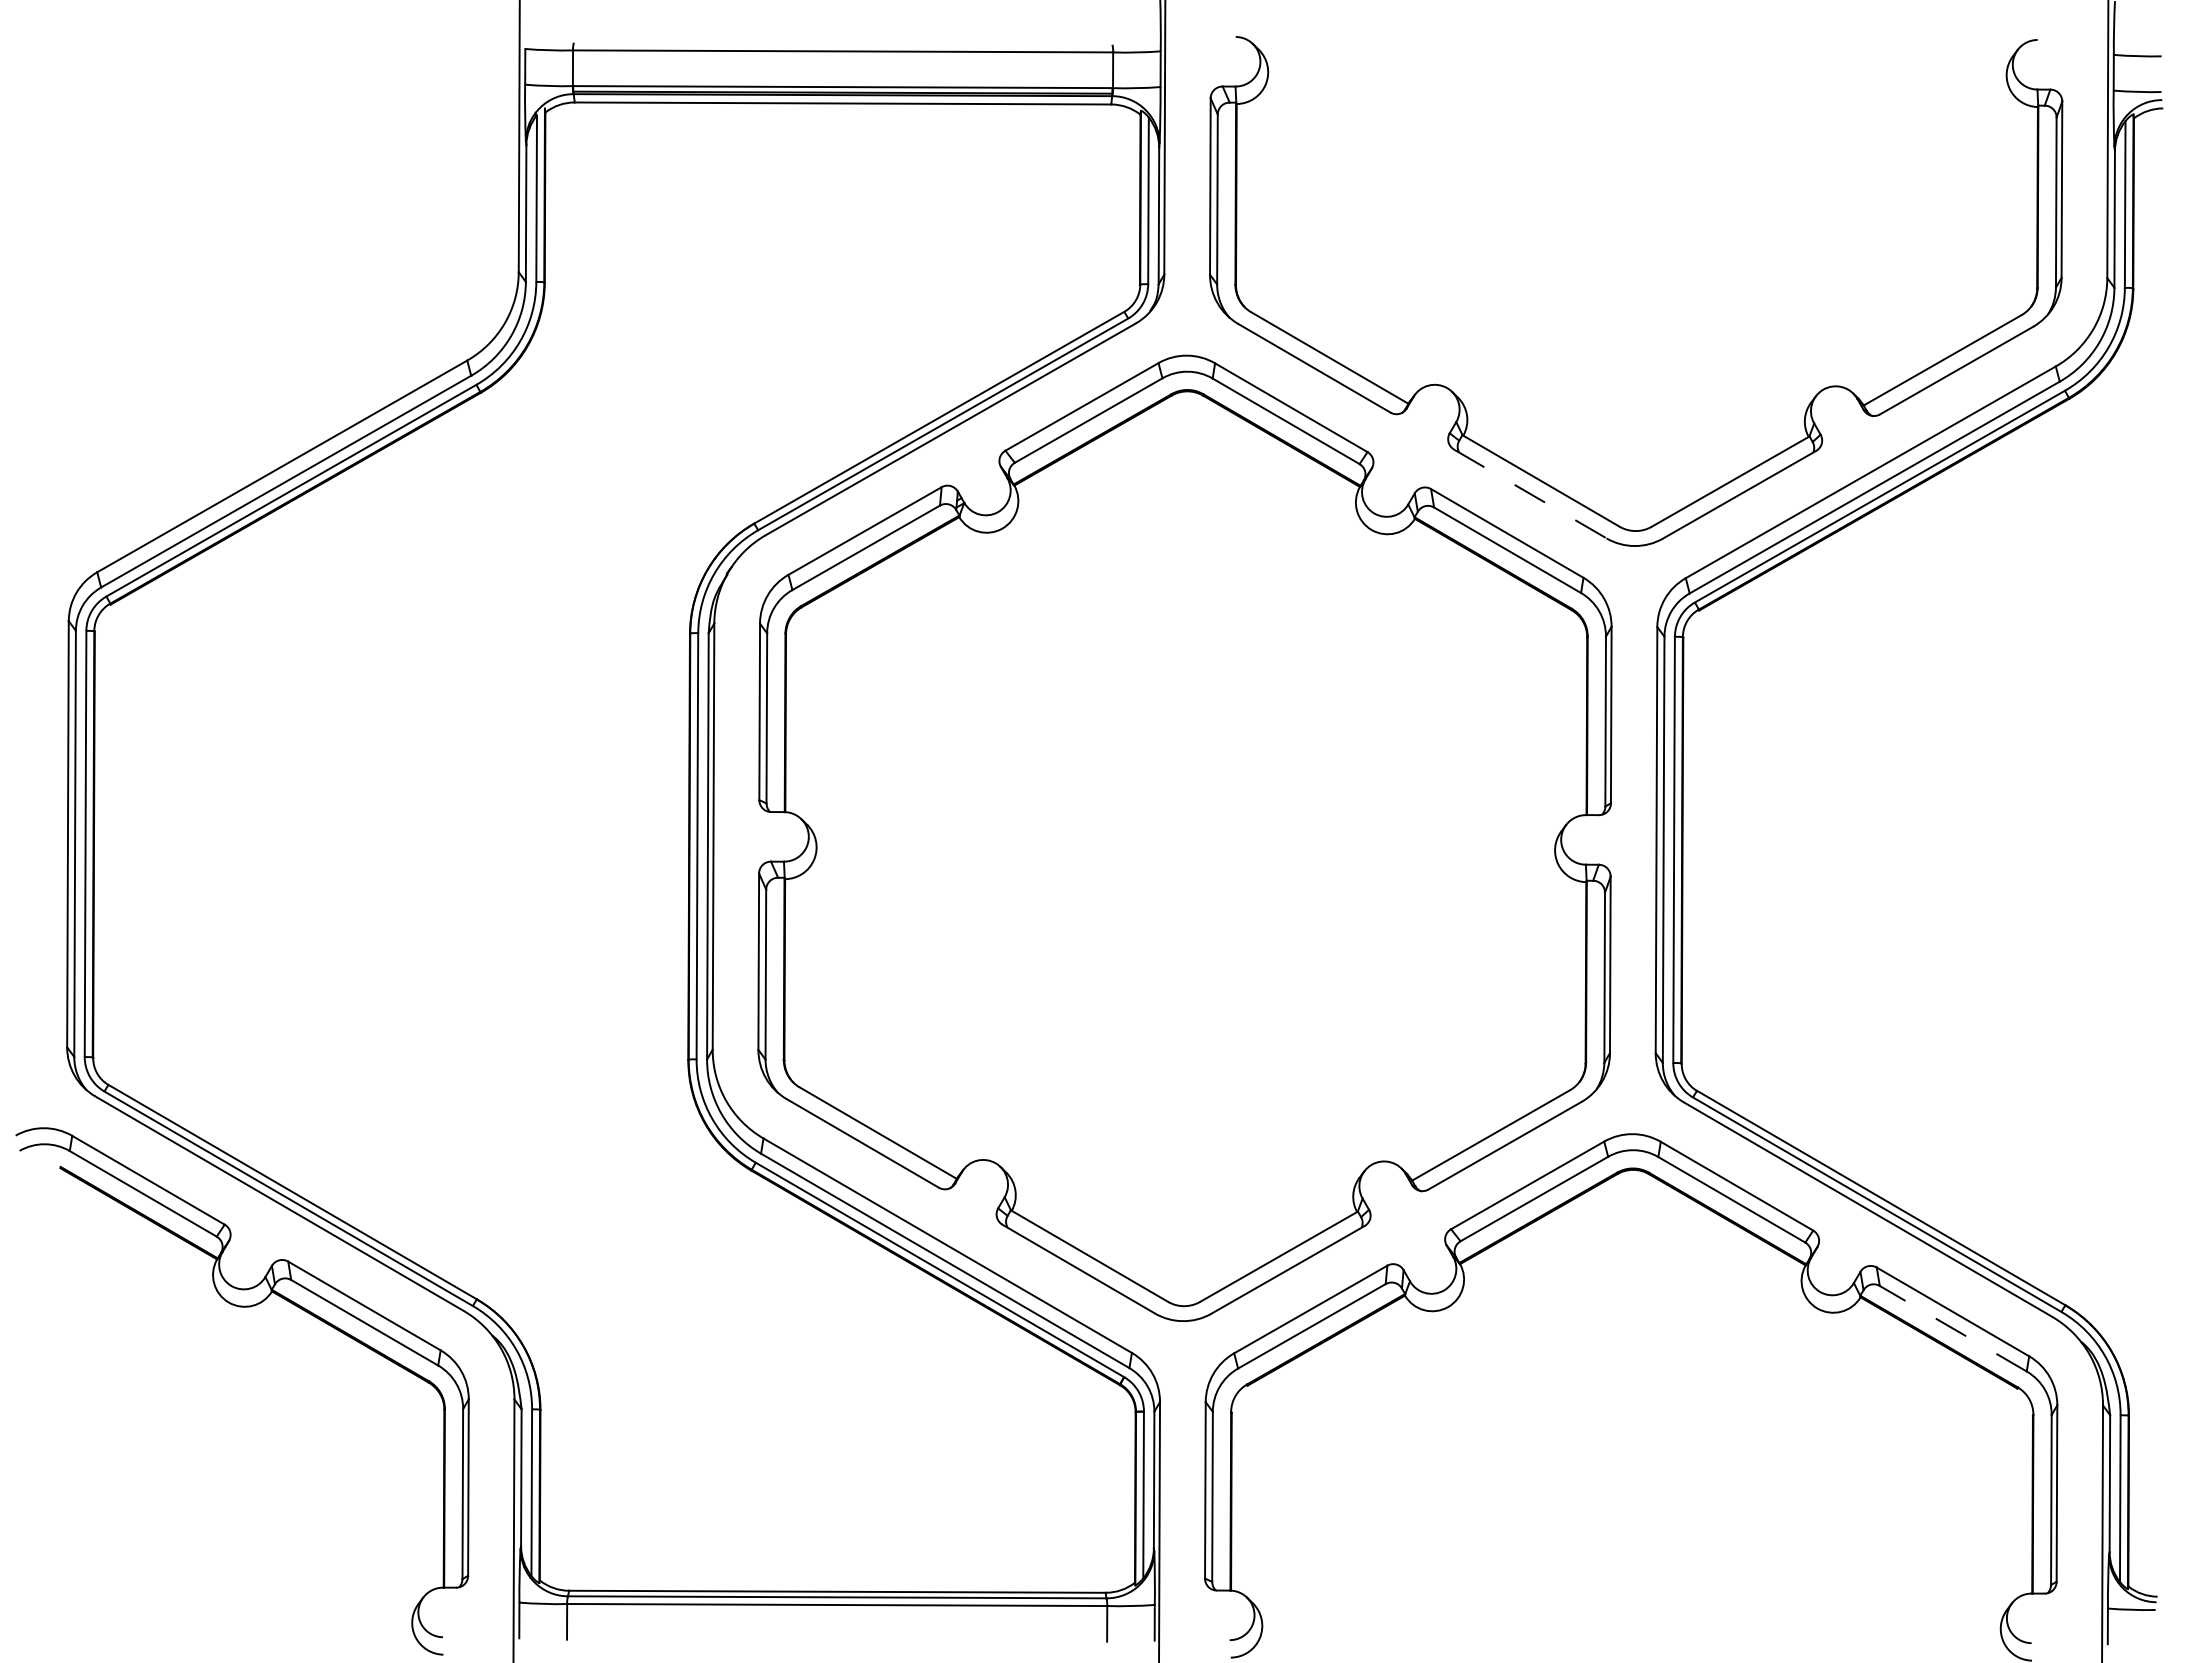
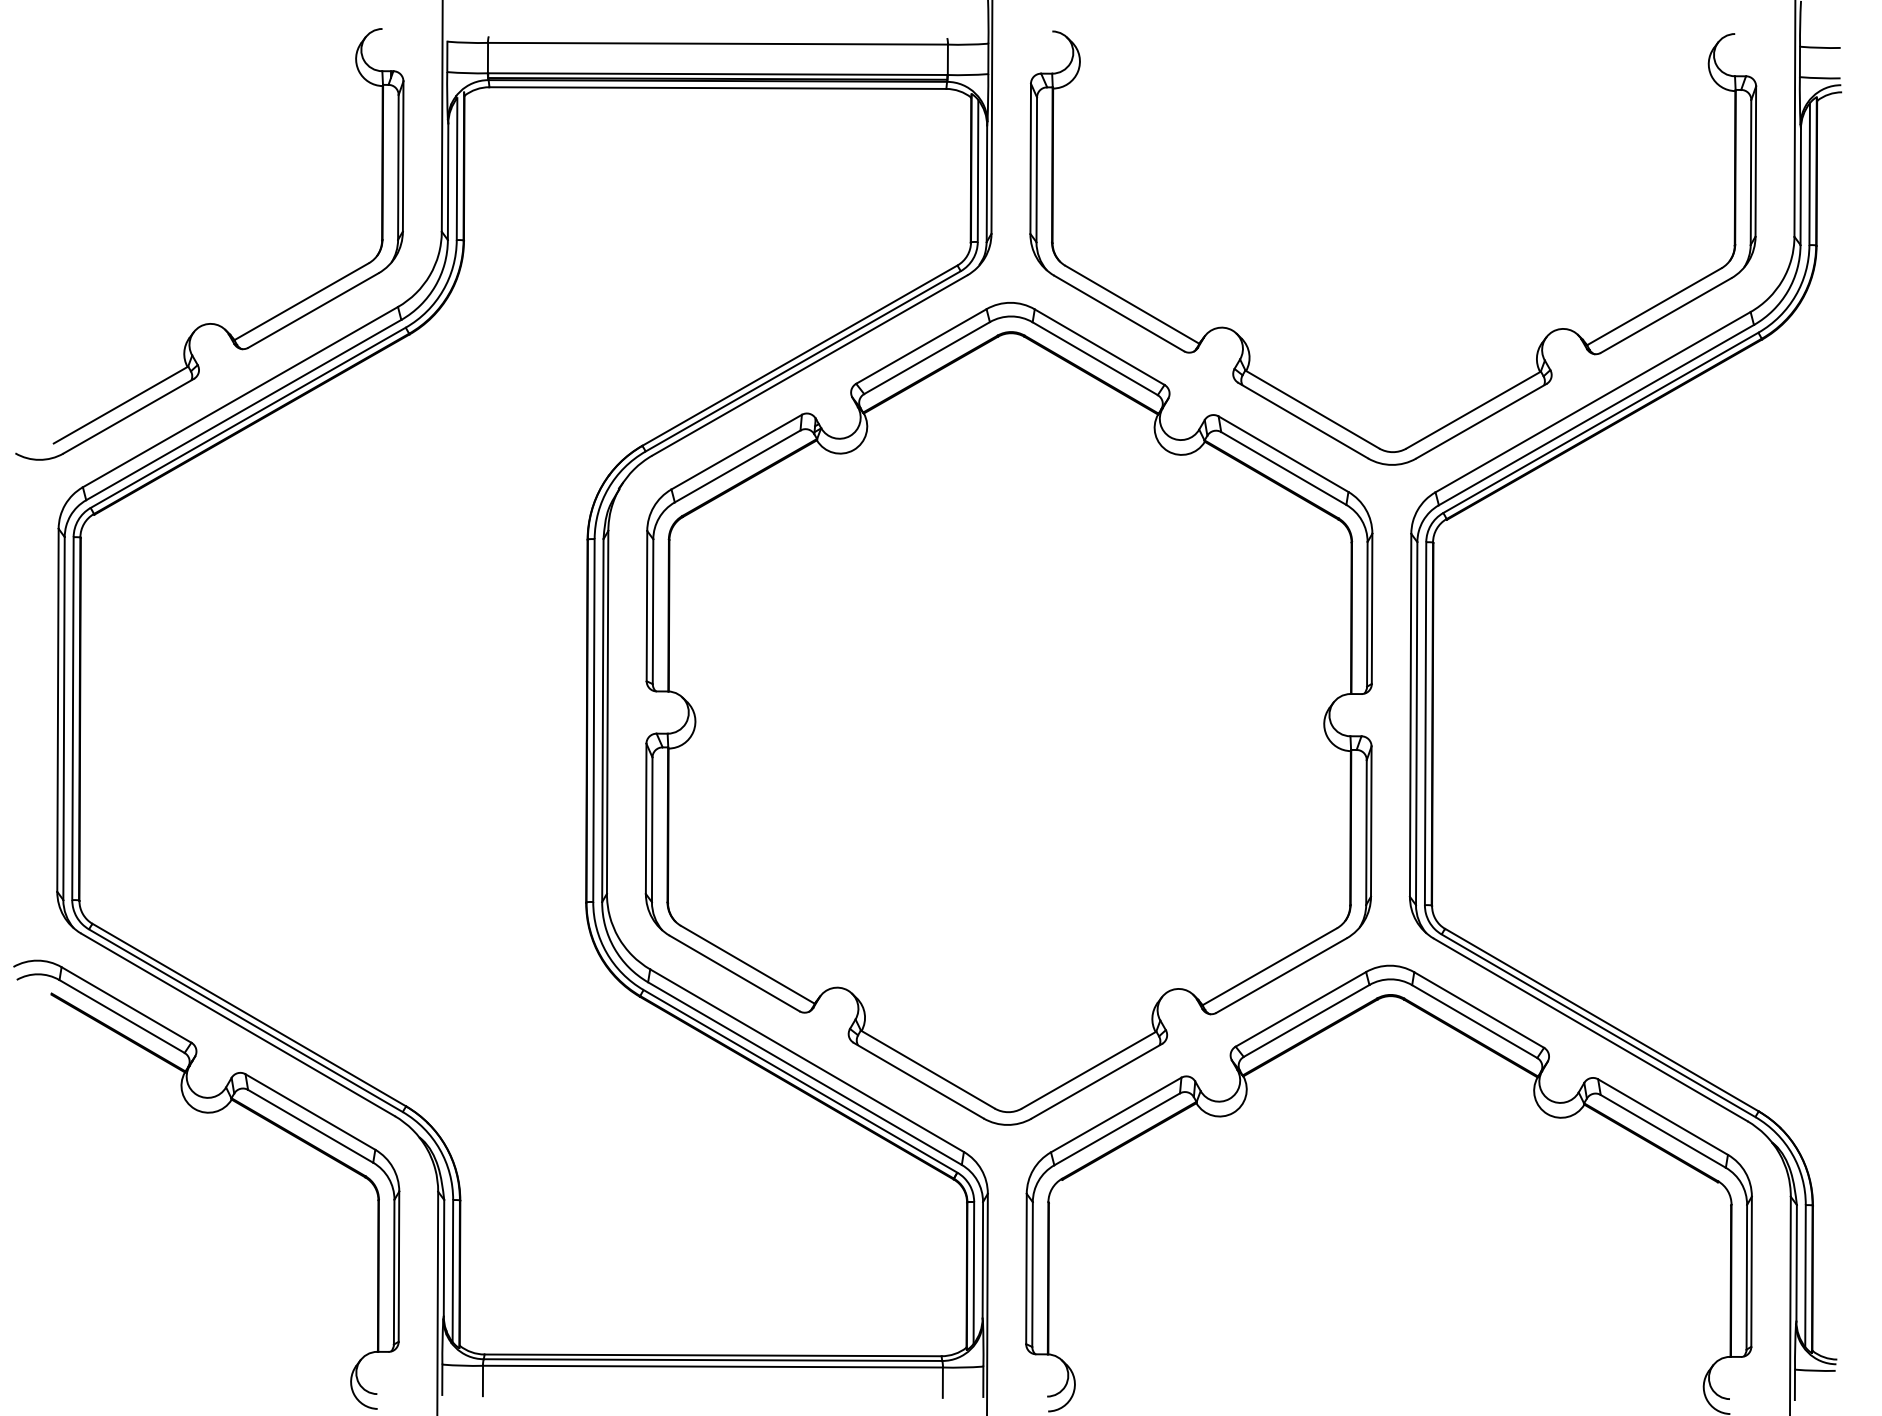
part: (245, 379) -> (209, 323), added
line: (1530, 494) -> (1303, 421), dashed -> solid
line: (1952, 1328) -> (1662, 1131), dashed -> solid

